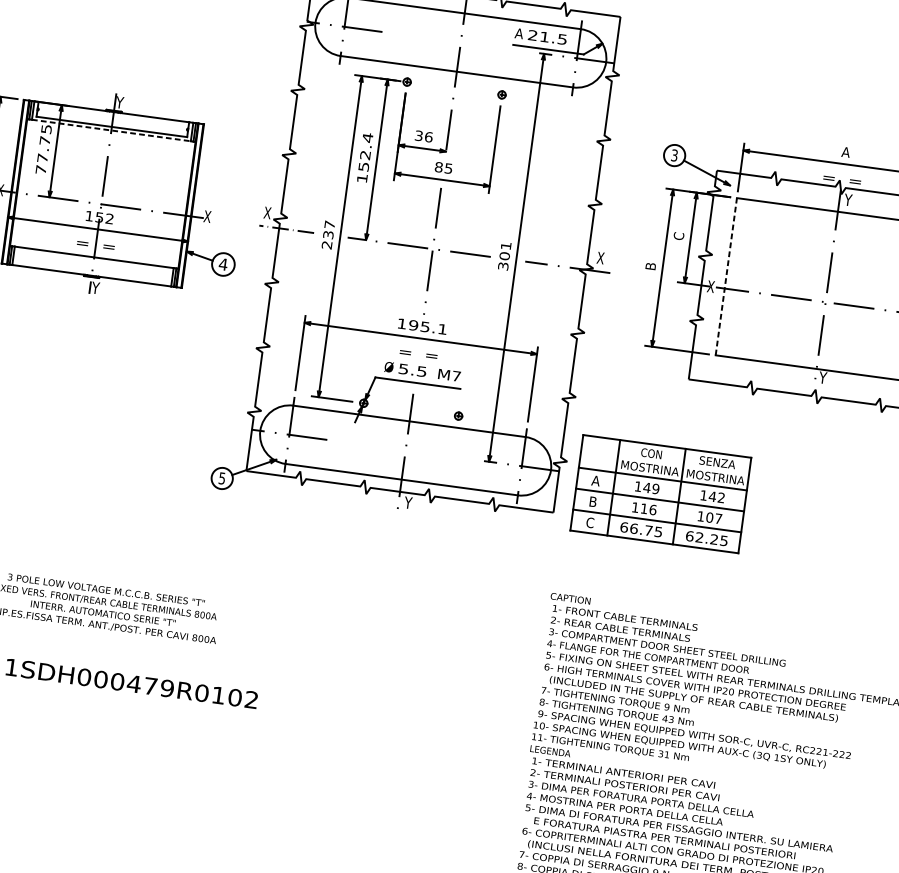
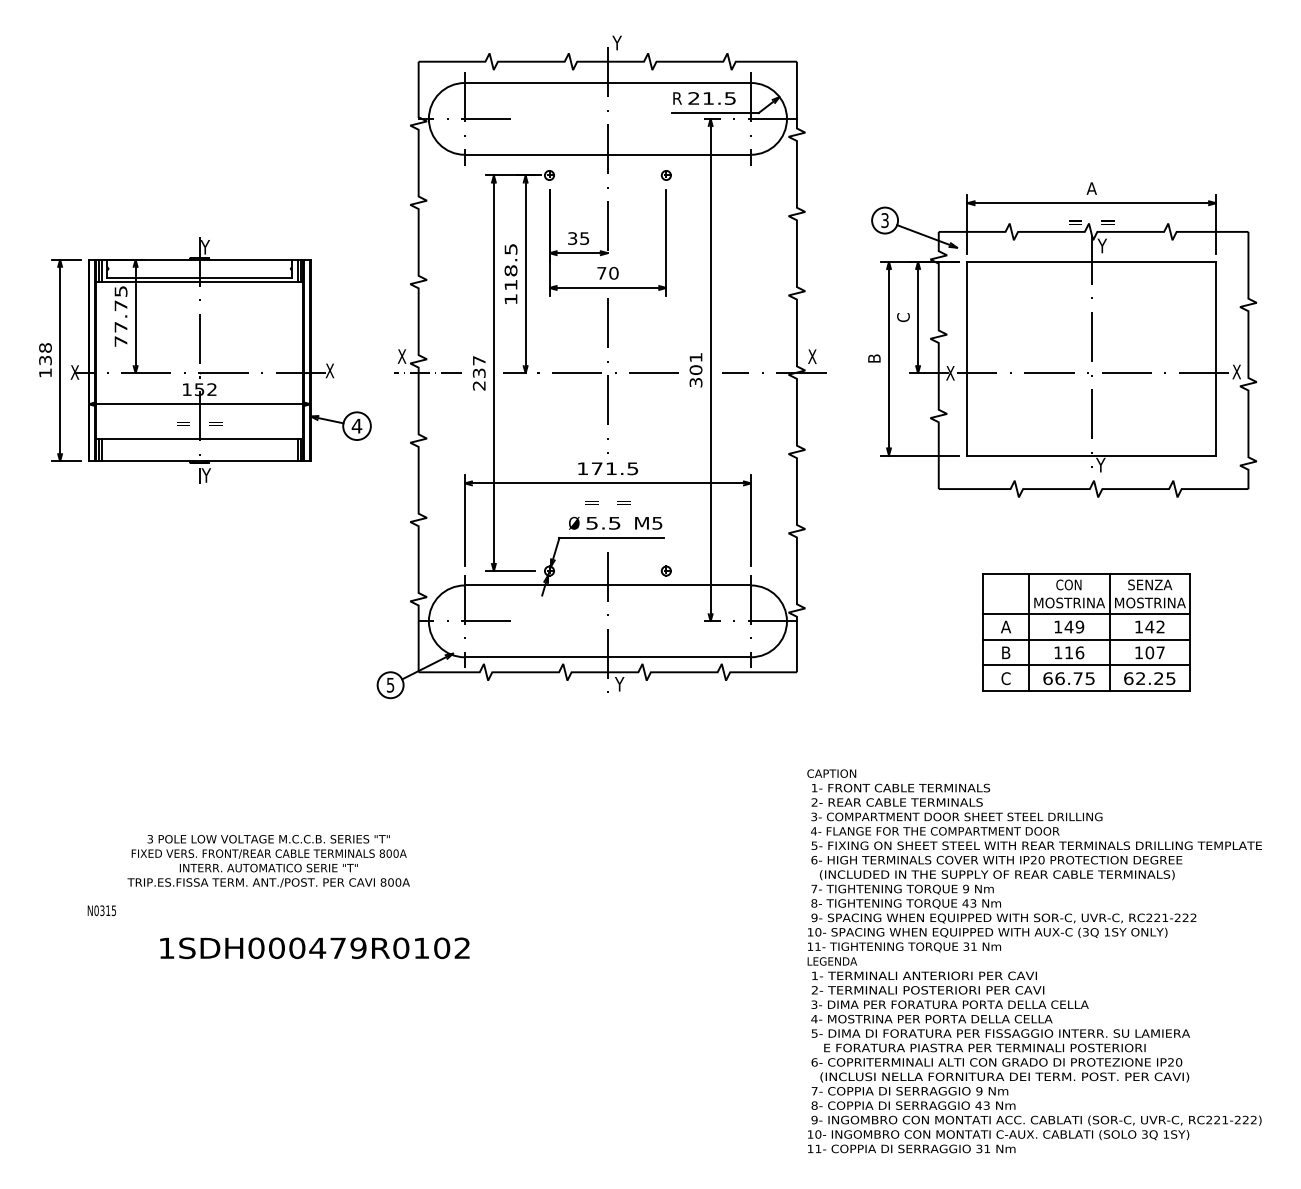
text: (519, 33) -> (677, 98), A -> R
line: (111, 130) -> (199, 282), dashed -> solid
text: (428, 137) -> (584, 238), 36 -> 35
text: (365, 151) -> (510, 266), 152.4 -> 118.5
text: (443, 167) -> (607, 272), 85 -> 70
line: (726, 276) -> (967, 358), dashed -> solid
text: (427, 327) -> (614, 468), 195.1 -> 171.5
text: (456, 376) -> (657, 523), M7 -> M5
part: (660, 494) -> (1086, 632), moved

